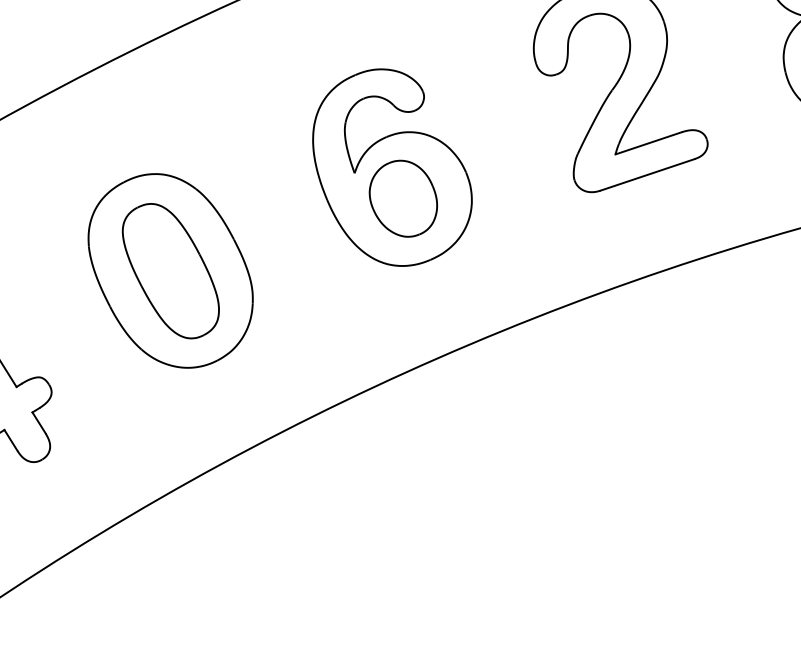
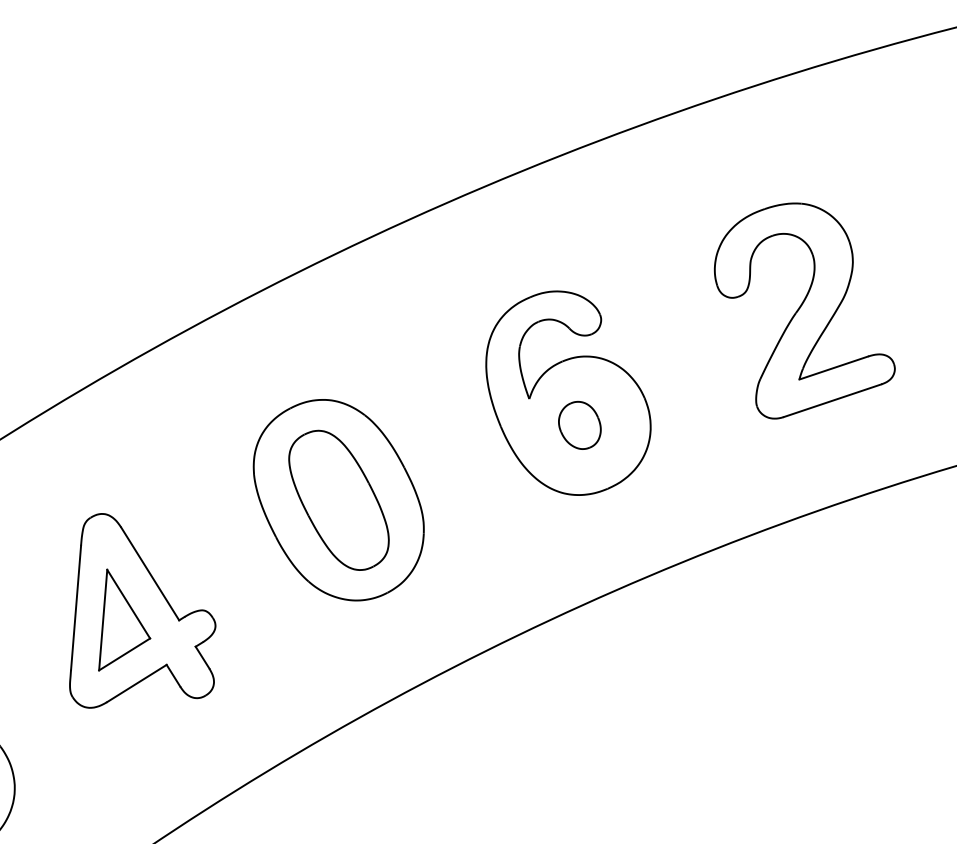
part: (403, 198) -> (579, 425), size x0.6

